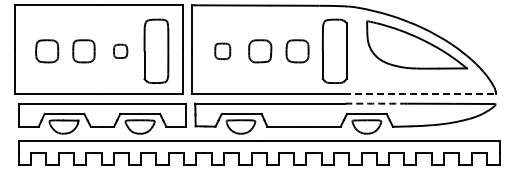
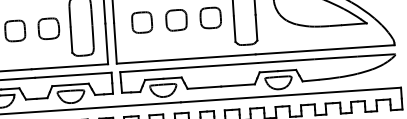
part: (120, 51) -> (48, 28), size x1.67
part: (222, 51) -> (142, 22), size x1.43
line: (419, 94) -> (324, 50), dashed -> solid
arc: (376, 103) -> (286, 60), dashed -> solid

